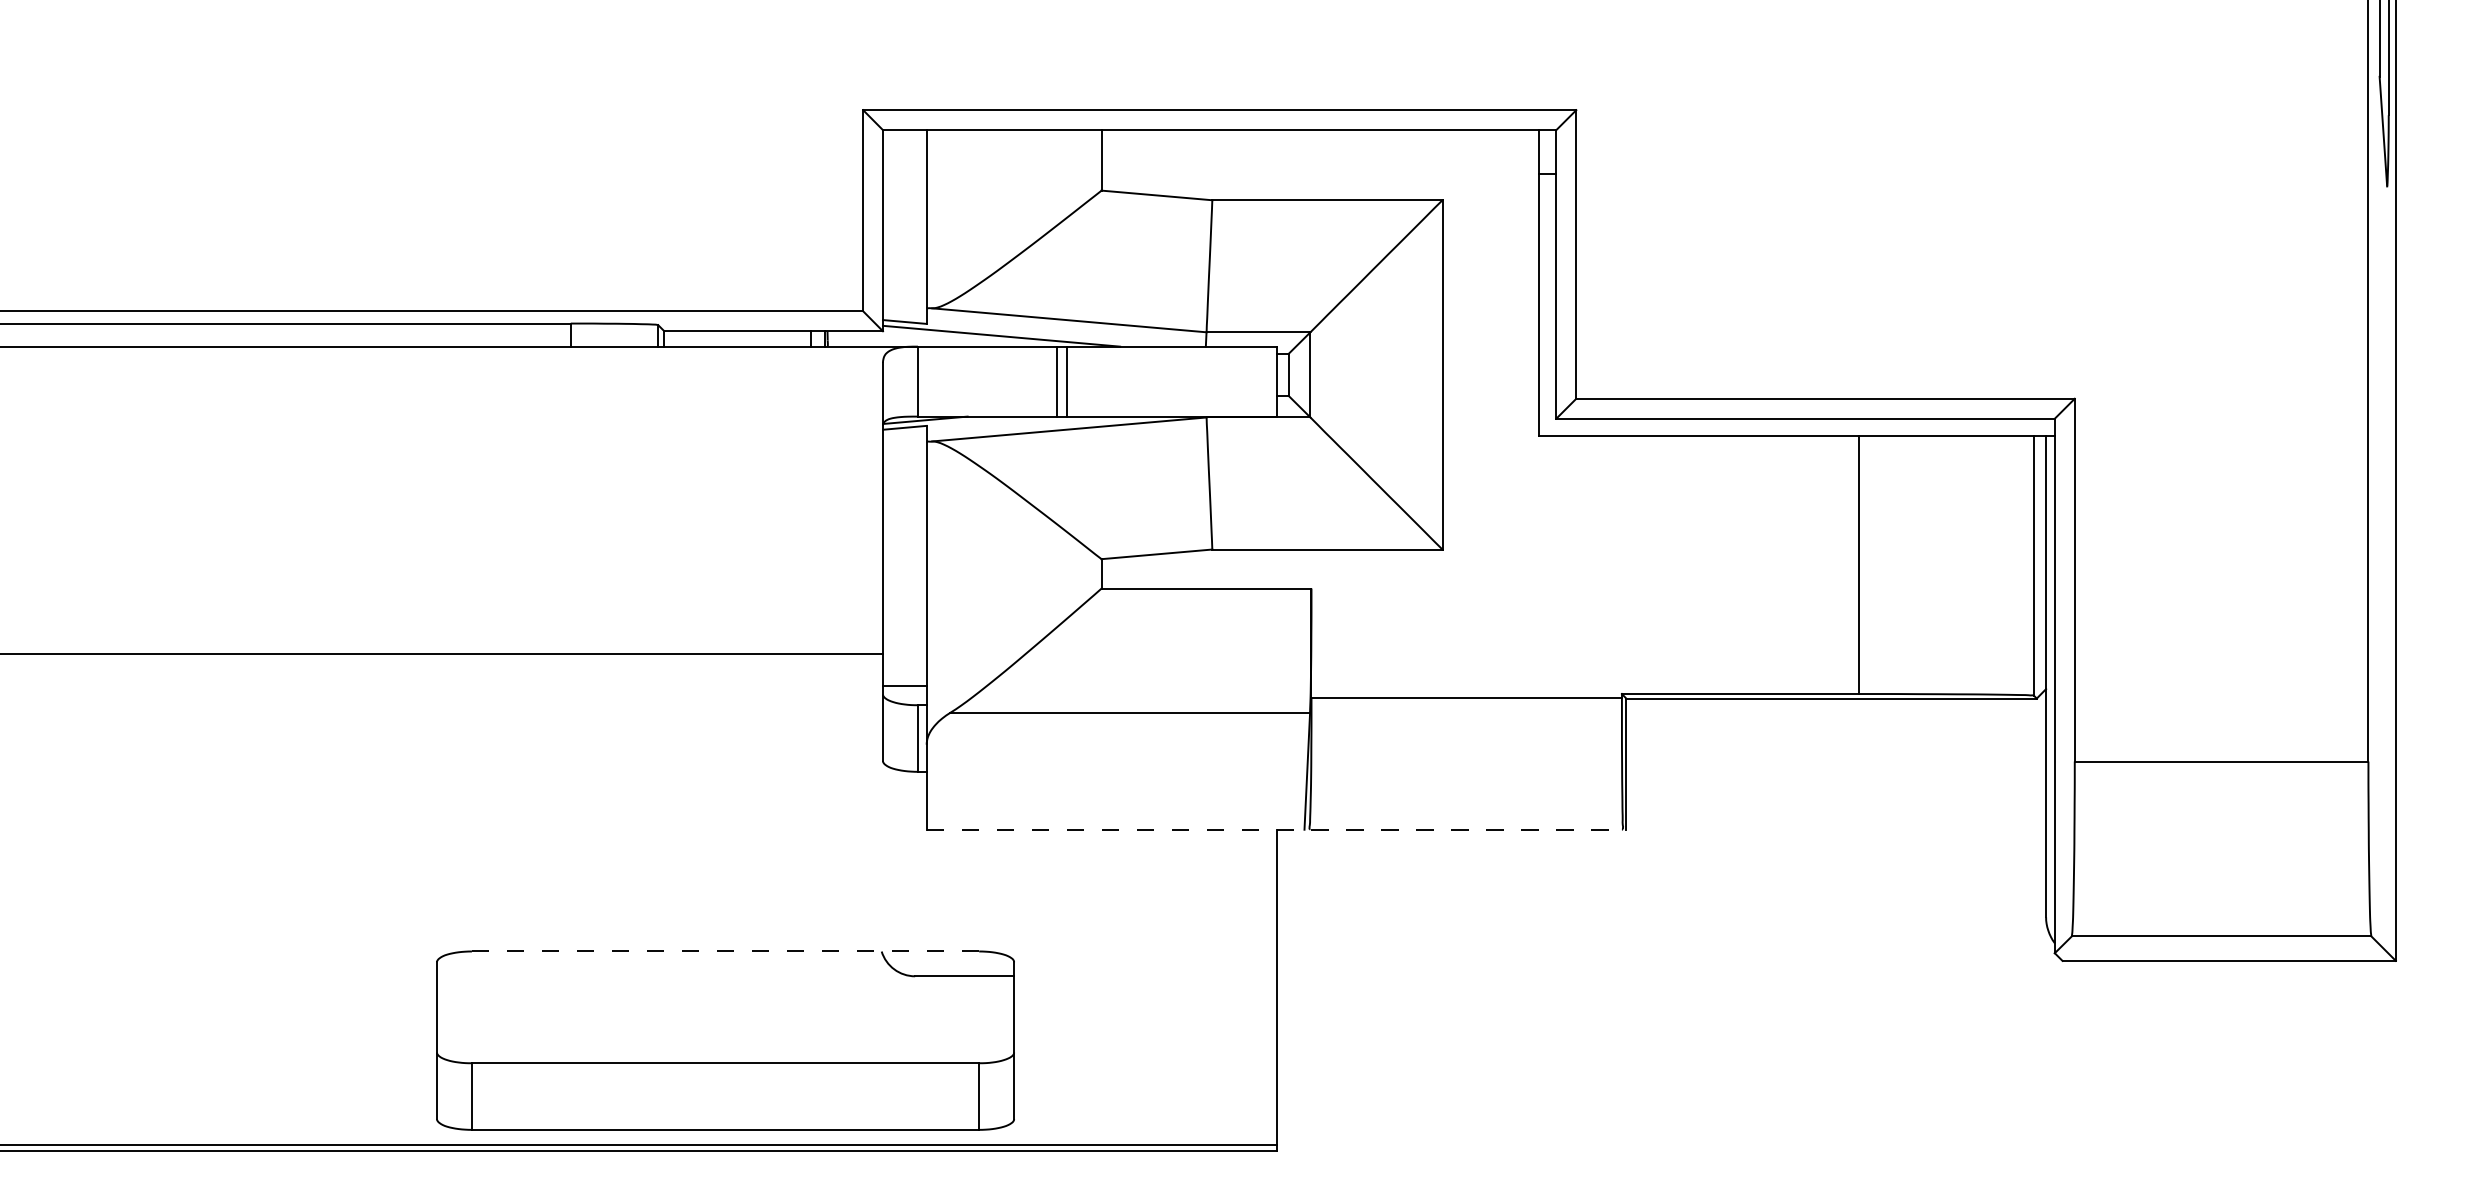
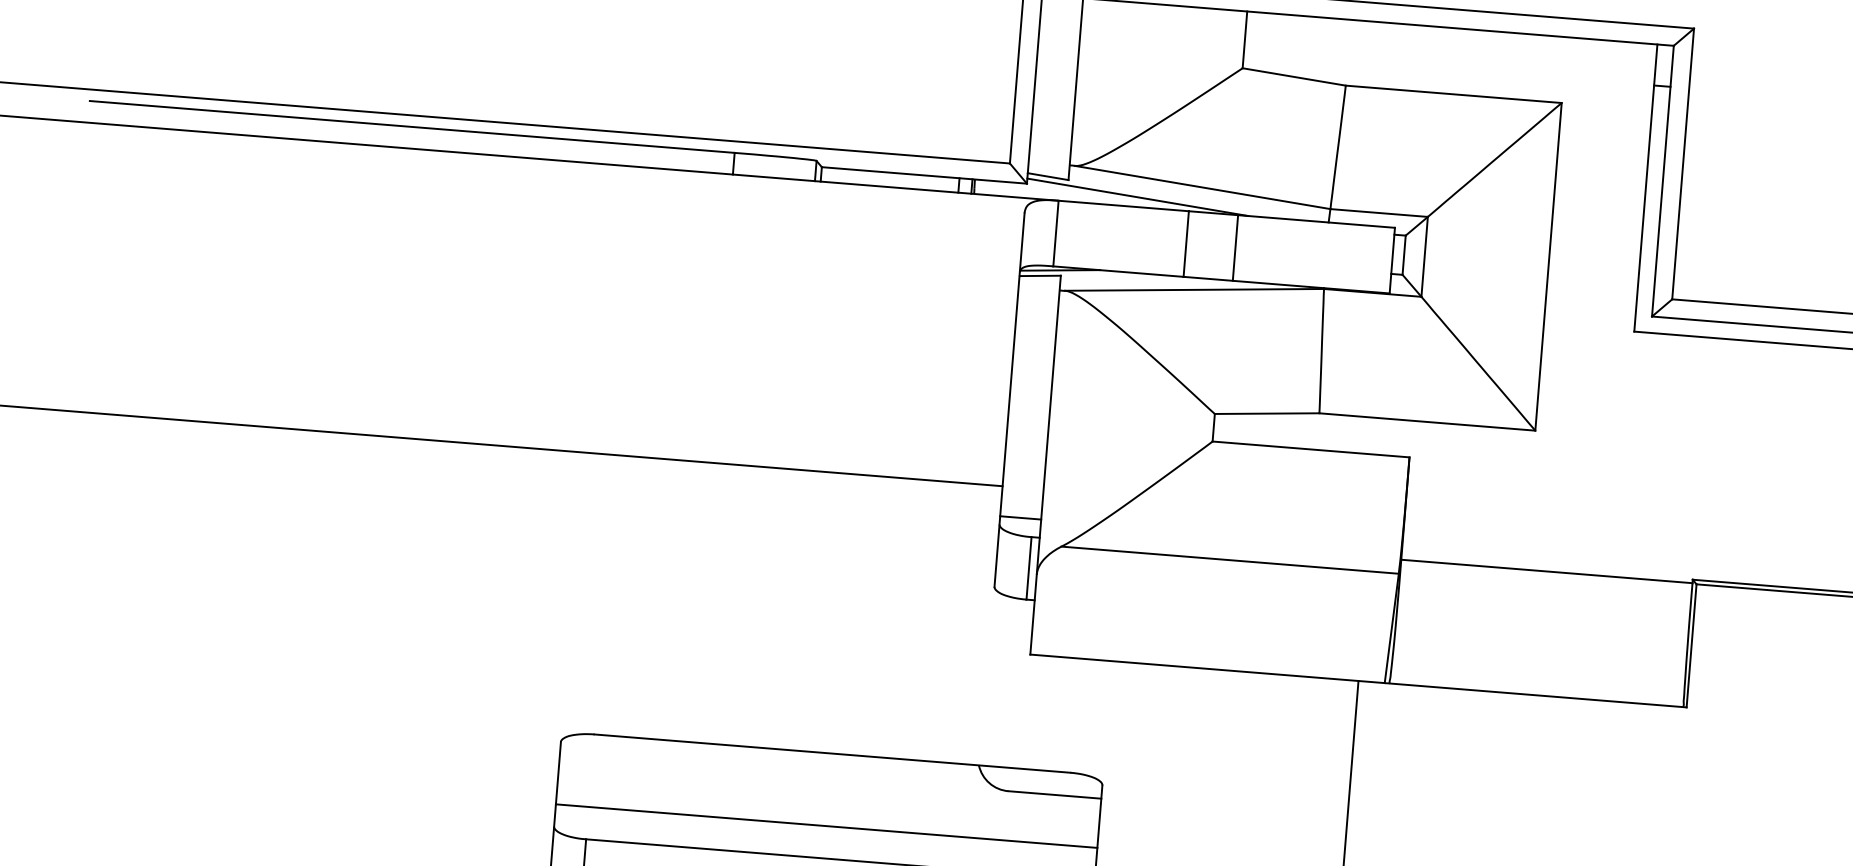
line: (1067, 381) -> (1235, 247), moved
line: (1276, 829) -> (1358, 680), dashed -> solid
line: (725, 951) -> (832, 753), dashed -> solid
line: (725, 1028) -> (826, 825), added

